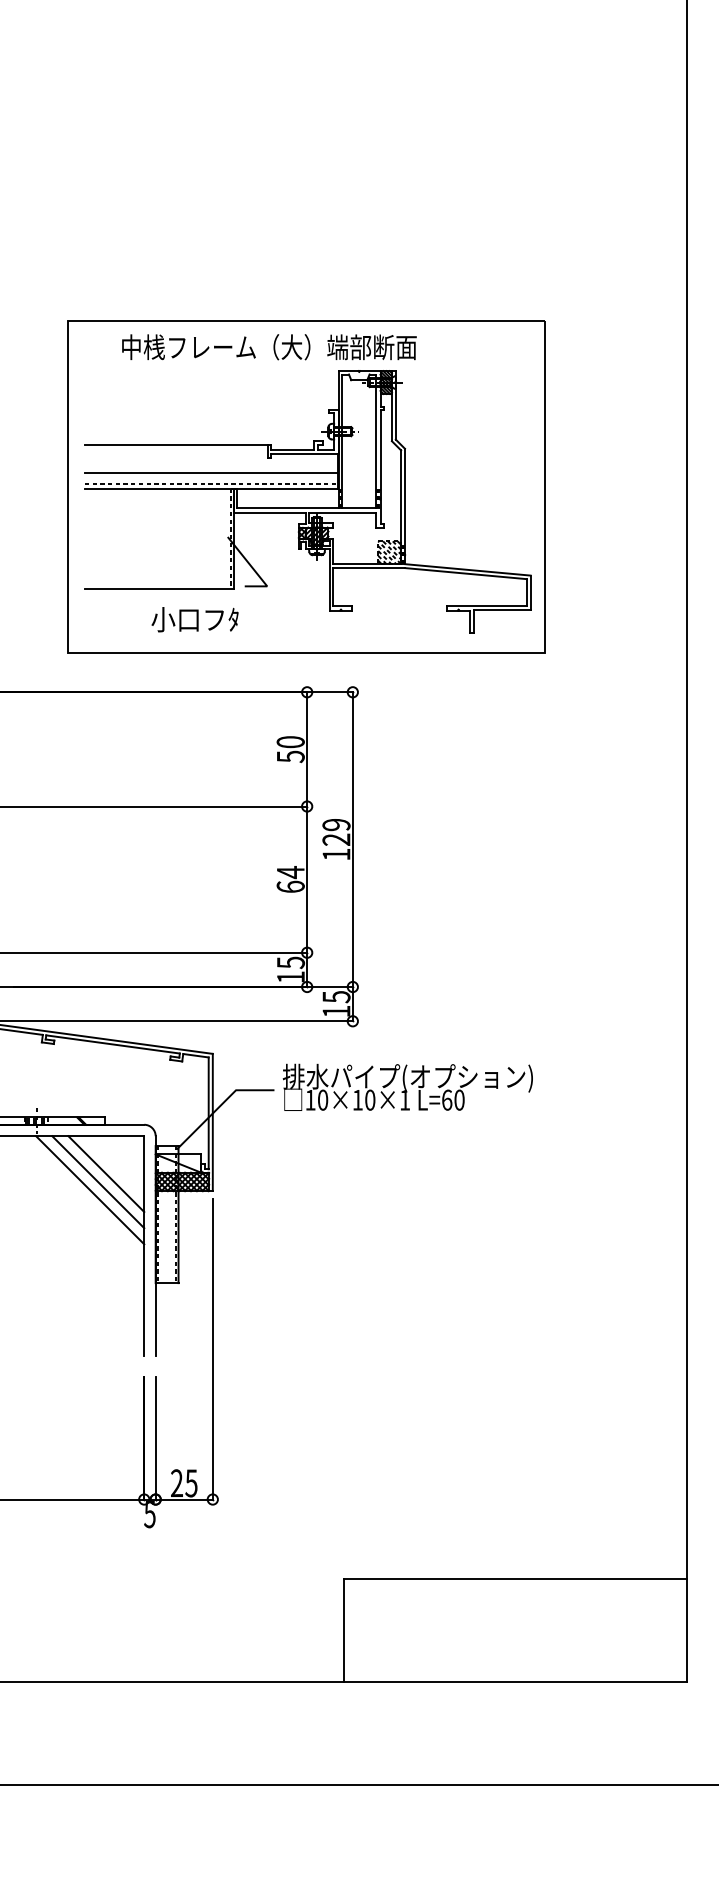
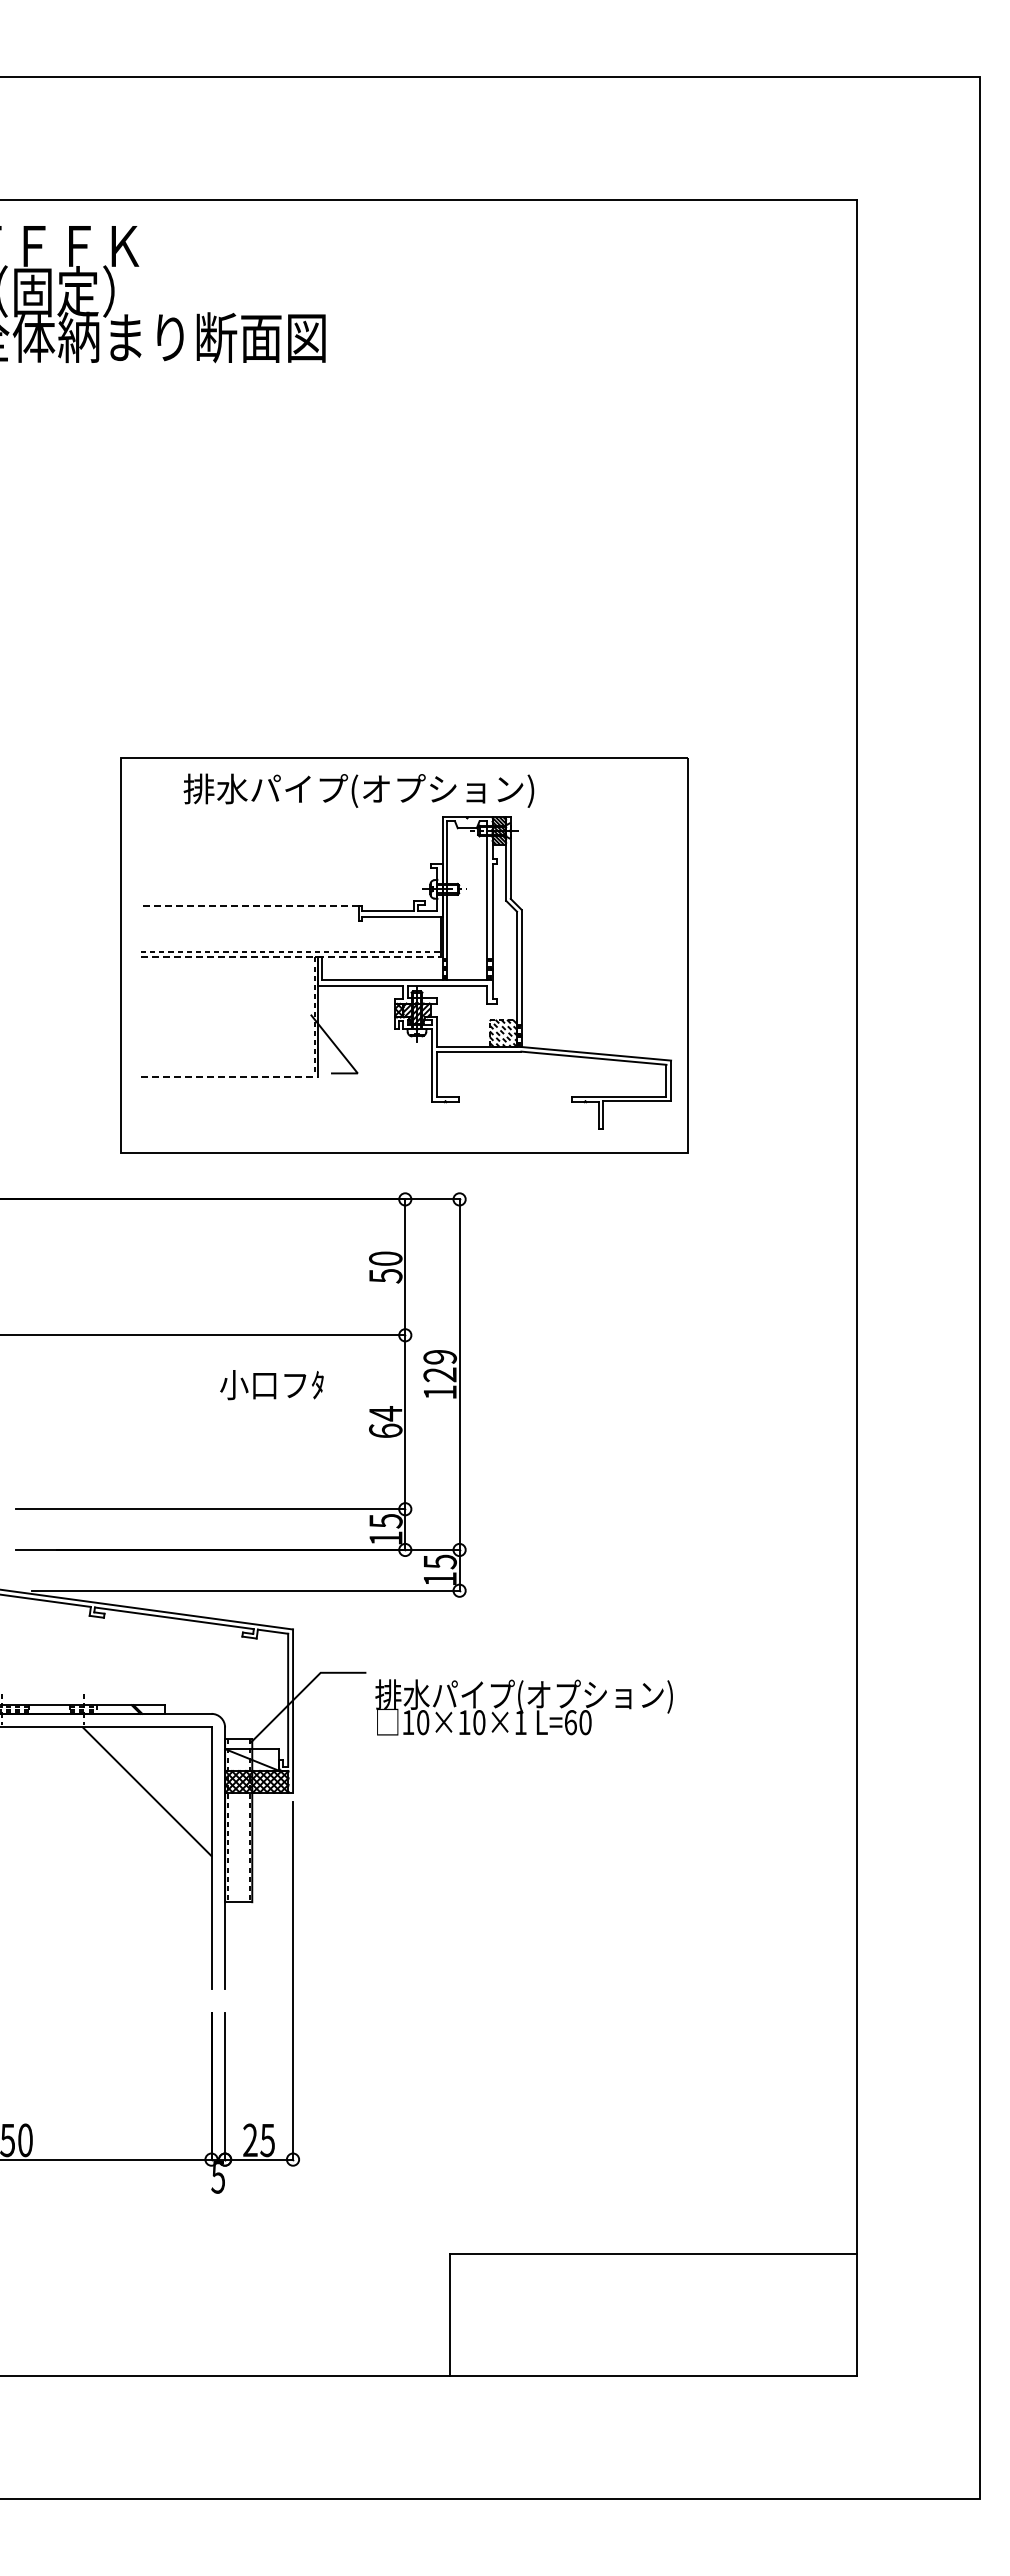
text: (268, 348) -> (359, 790), 中桟フレーム（大）端部断面 -> 排水パイプ(オプション)
line: (176, 445) -> (249, 905), solid -> dashed
line: (210, 472) -> (290, 938), removed
line: (211, 488) -> (291, 957), solid -> dashed
line: (159, 588) -> (229, 1076), solid -> dashed
text: (194, 620) -> (271, 1385), moved
text: (407, 1087) -> (523, 1707), moved
line: (106, 1174) -> (166, 1772), removed
line: (98, 1181) -> (156, 1781), removed

